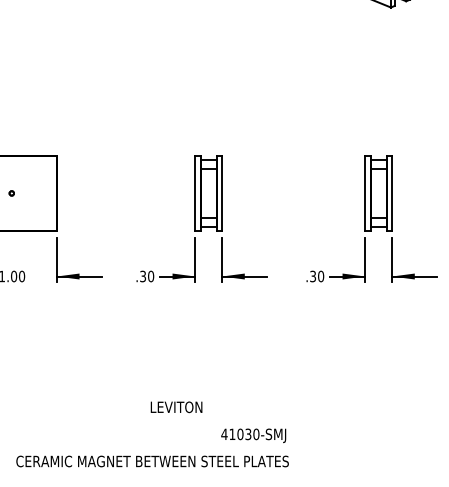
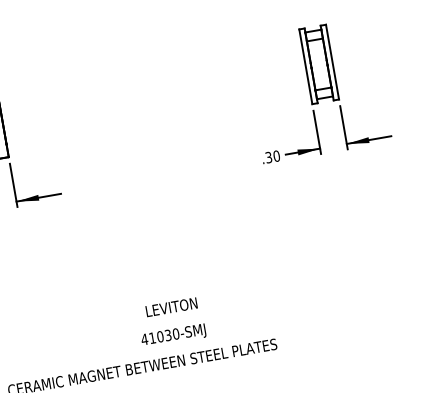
part: (201, 218) -> (148, 119), removed
text: (176, 407) -> (171, 307), moved
text: (253, 435) -> (173, 335), moved

